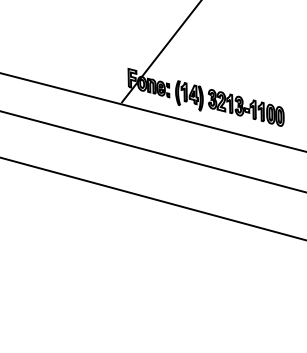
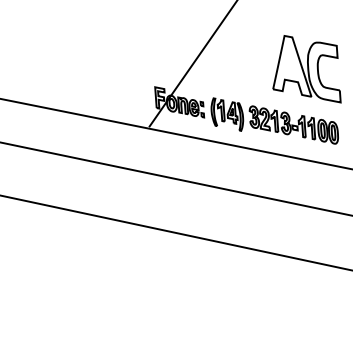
part: (258, 60) -> (305, 69), added

